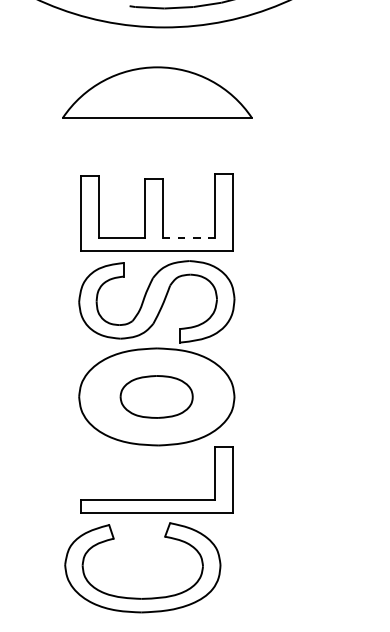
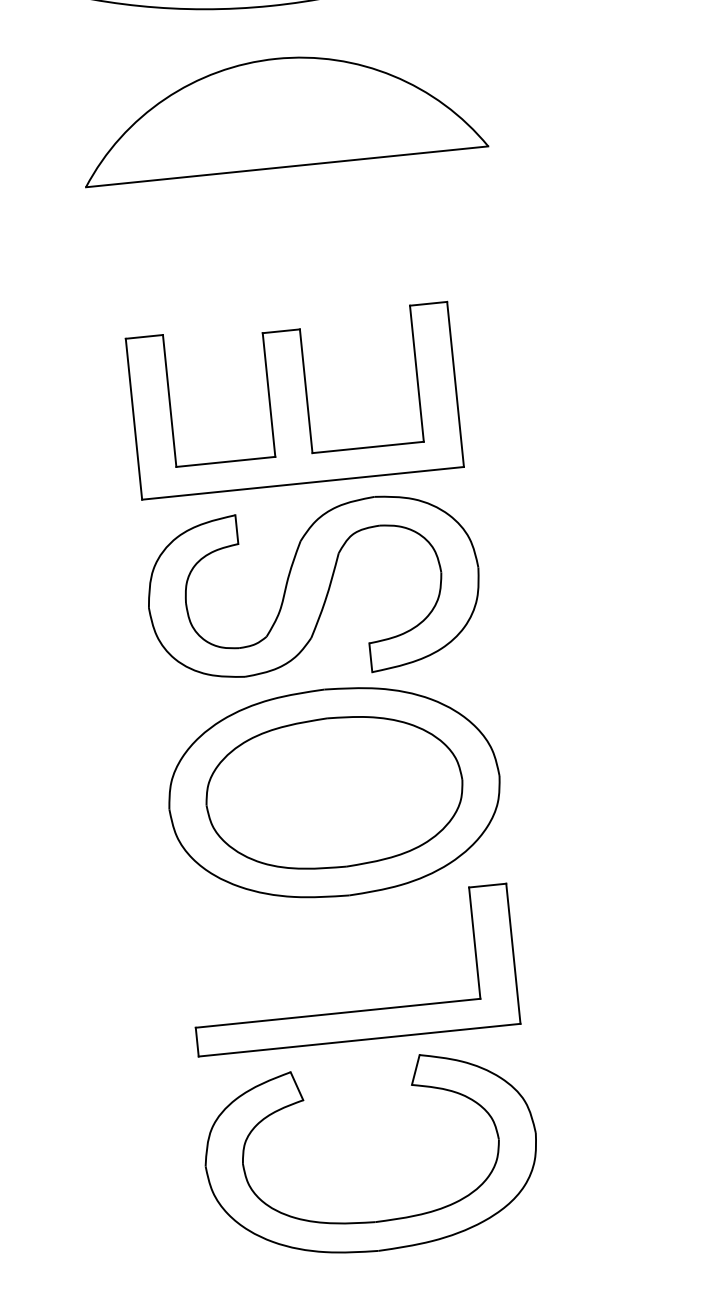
part: (157, 92) -> (281, 112), moved
line: (189, 237) -> (369, 446), dashed -> solid
part: (156, 396) -> (333, 791), size x1.67
part: (144, 597) -> (381, 1218), moved

